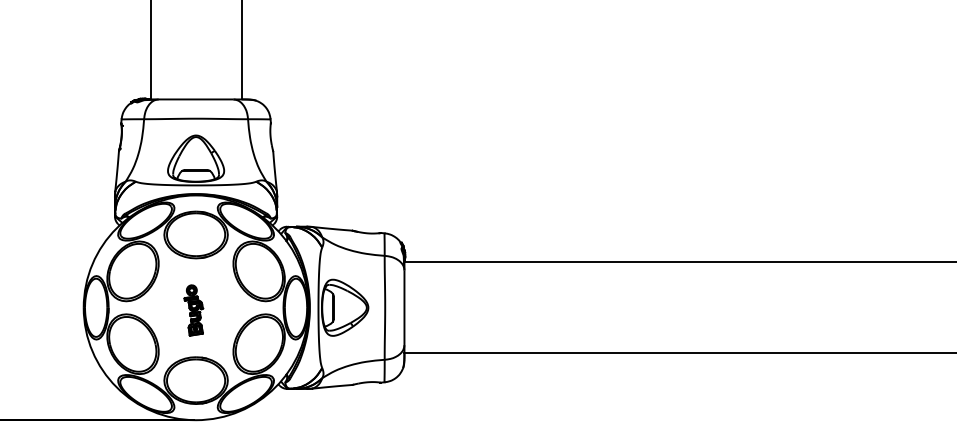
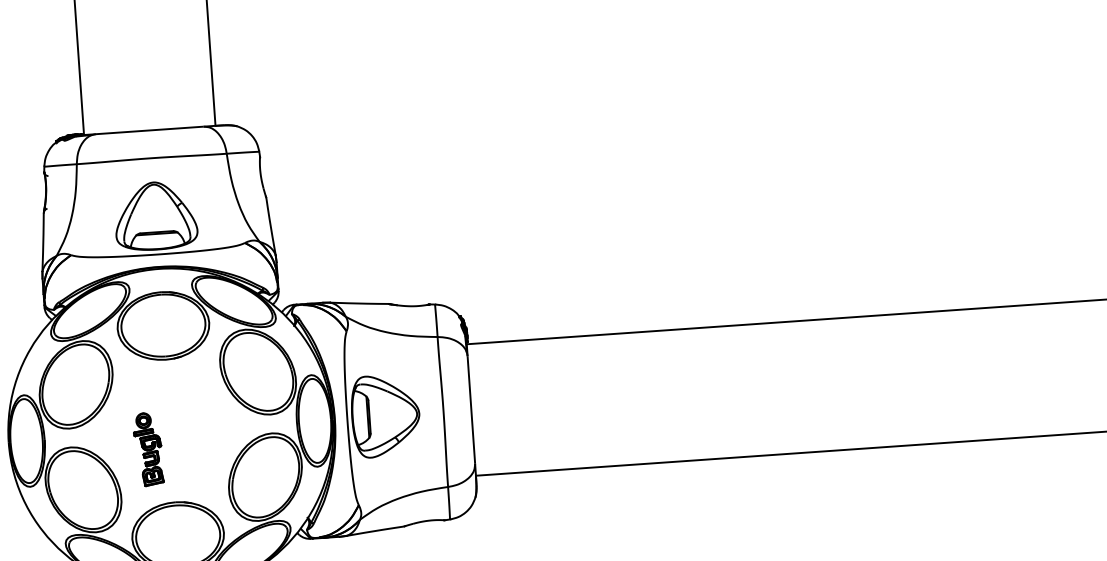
part: (193, 310) -> (148, 449), moved

